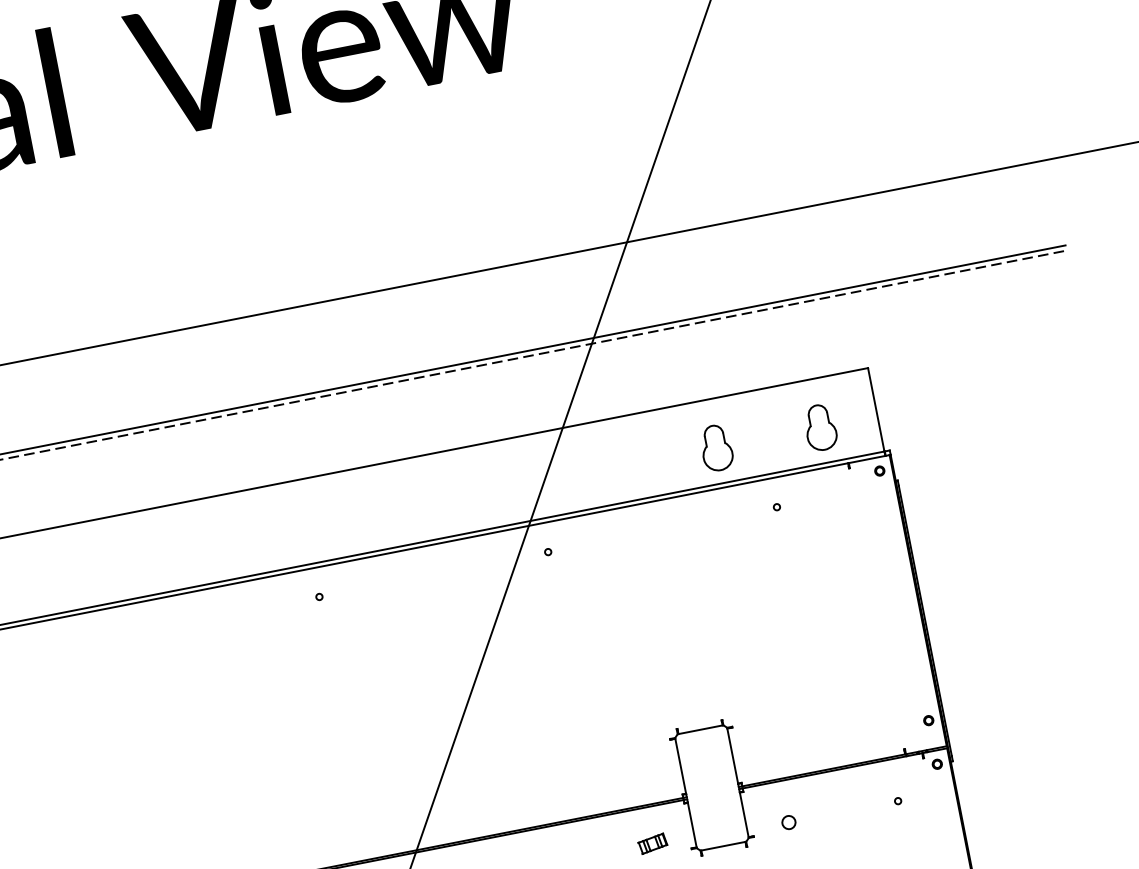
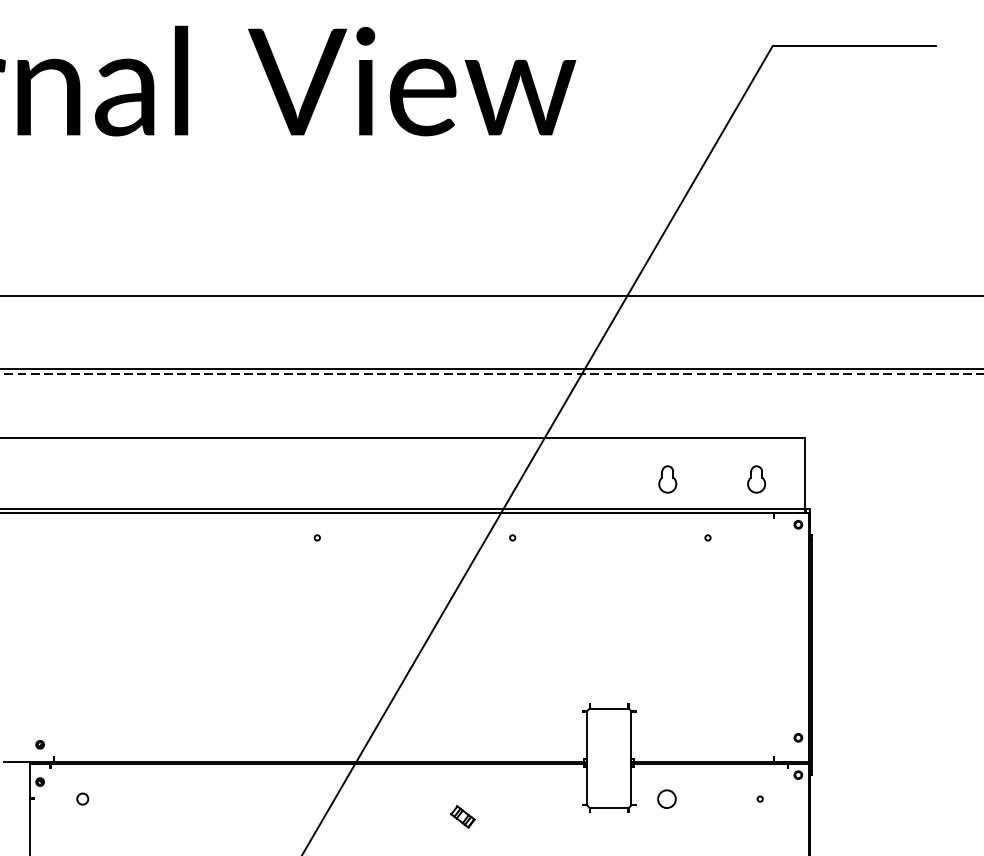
part: (820, 427) -> (756, 479), size x0.7
part: (716, 448) -> (667, 479), size x0.7
circle: (788, 821) -> (666, 798), size x1.6
part: (652, 843) -> (551, 794), removed

